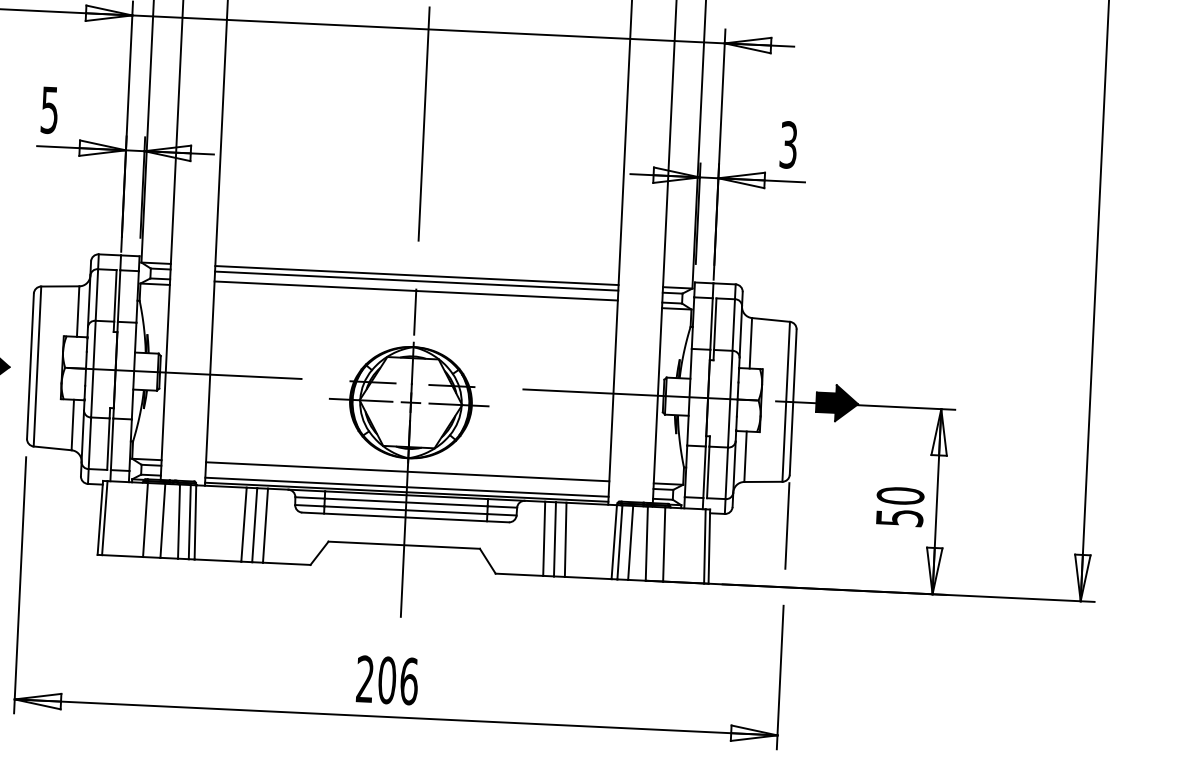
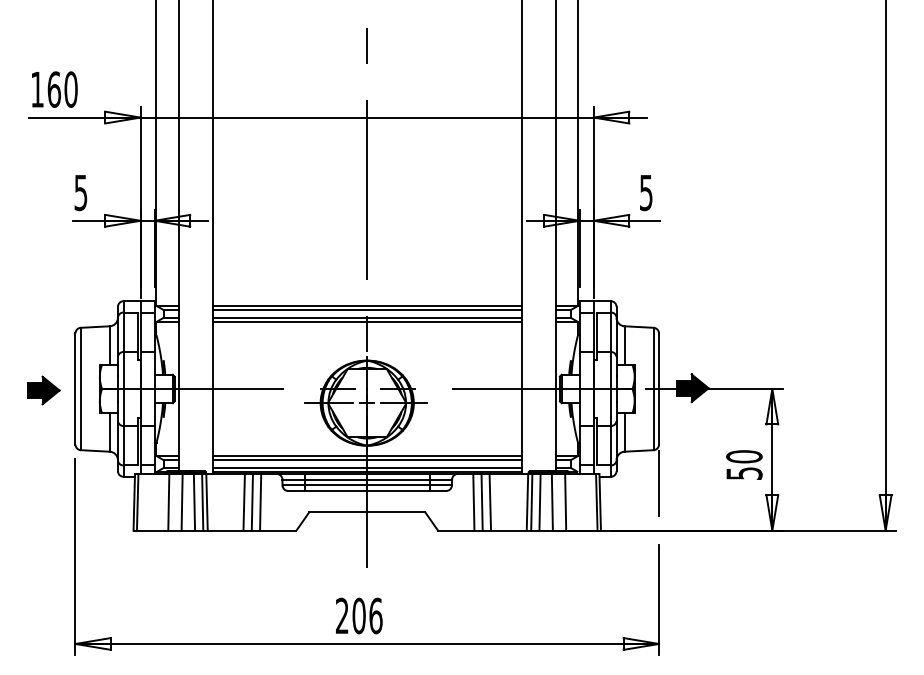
text: (788, 144) -> (646, 192), 3 -> 5
line: (415, 295) -> (366, 321), added
line: (406, 477) -> (366, 460), added

